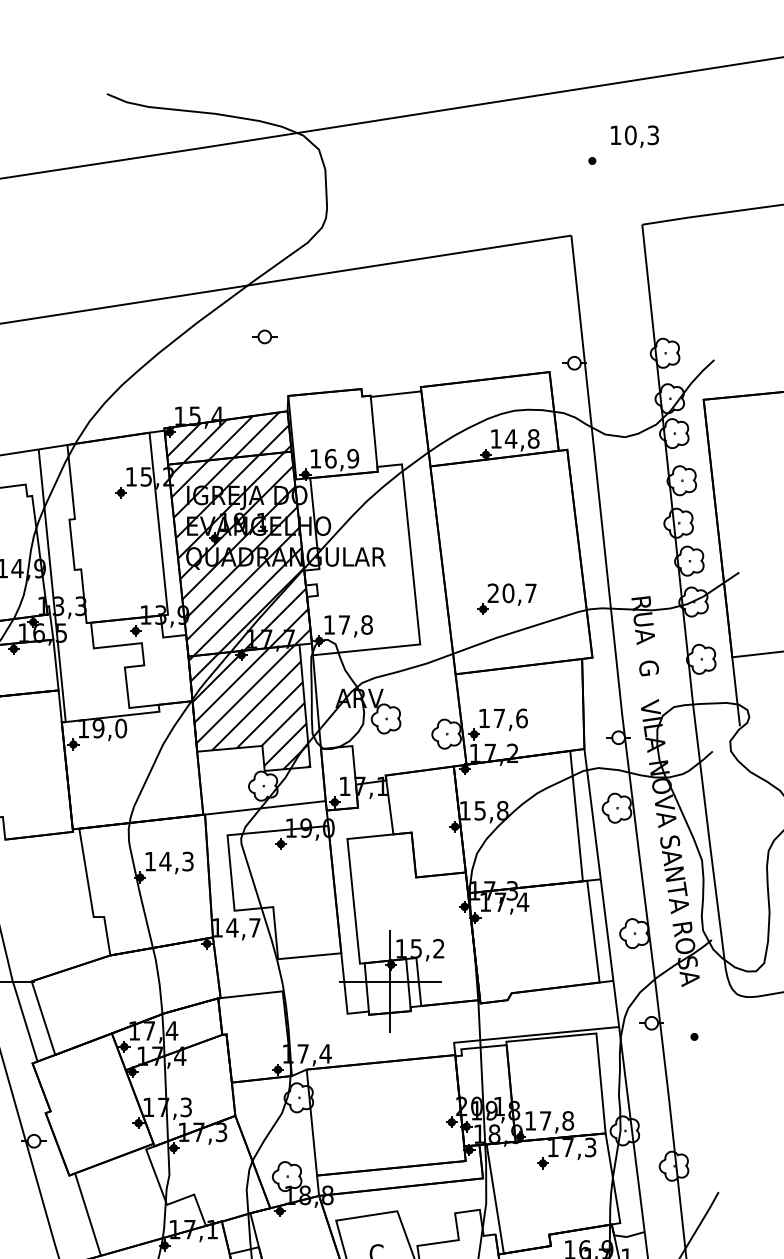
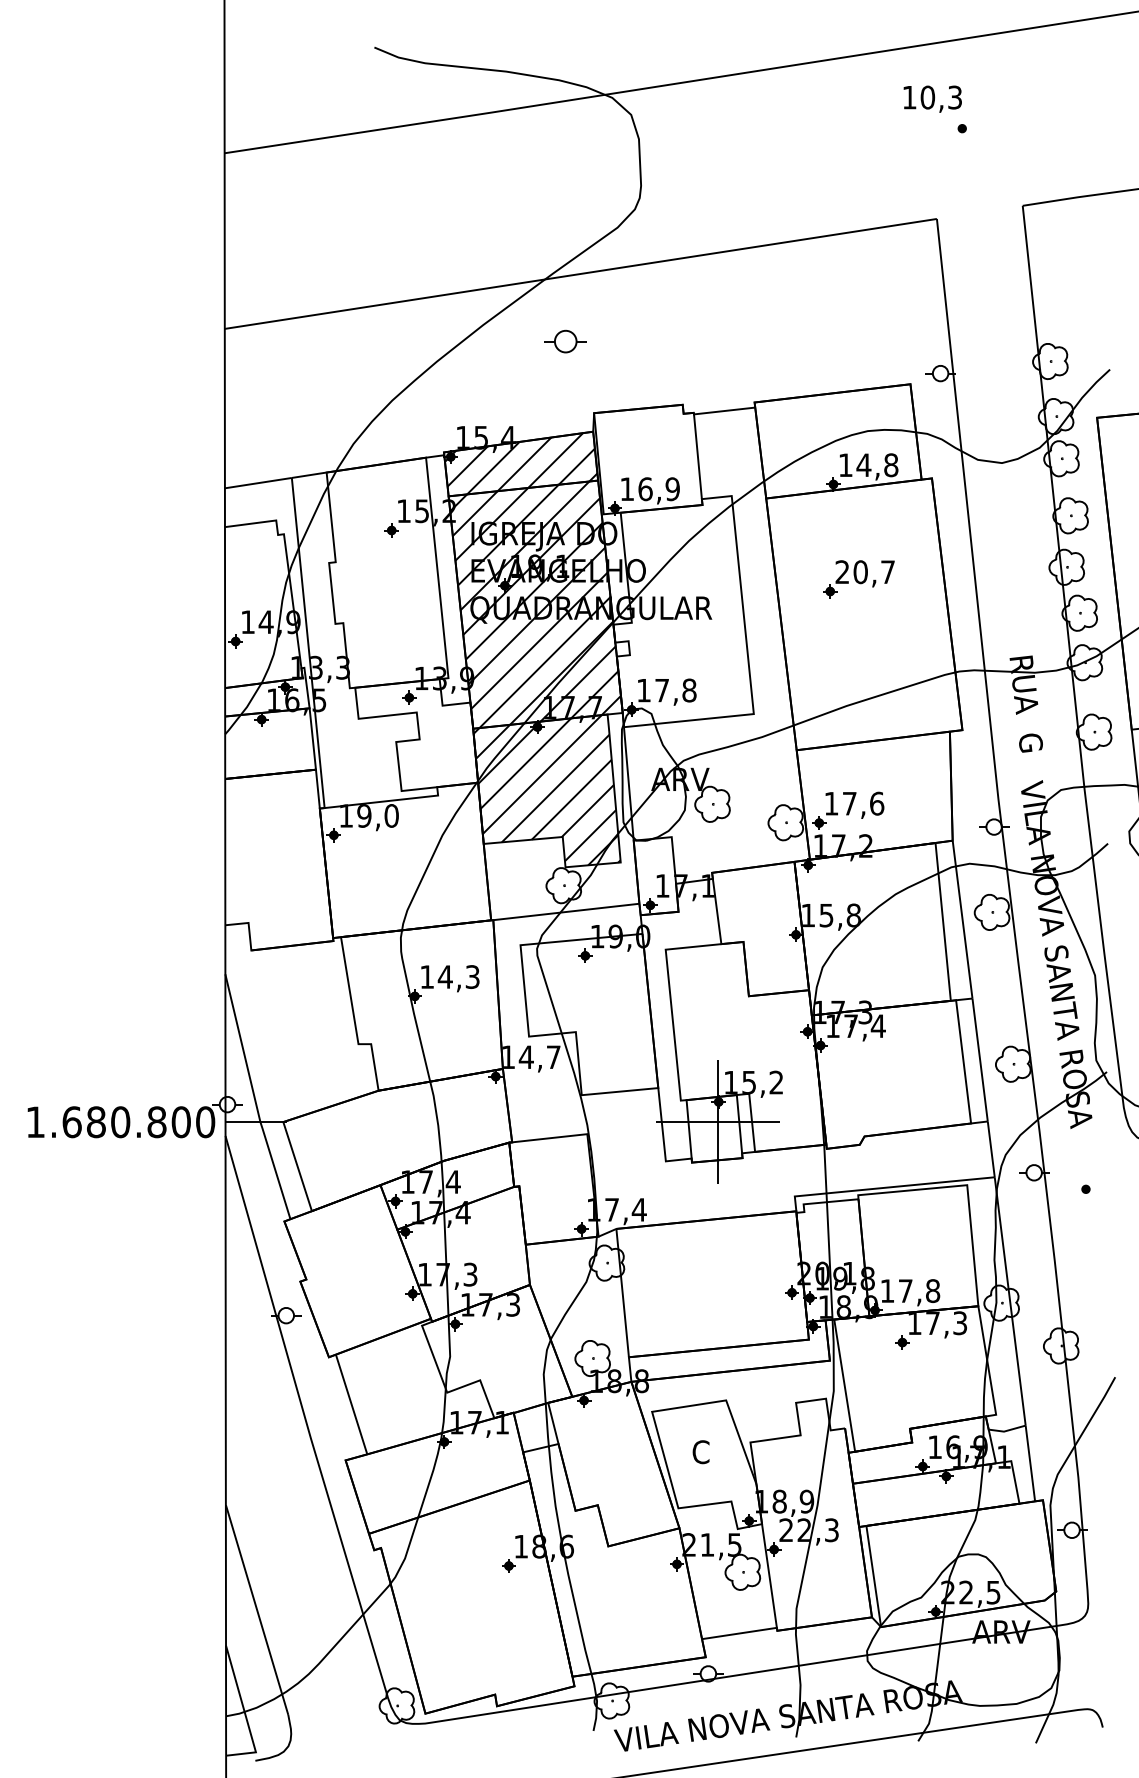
text: (634, 136) -> (932, 98), moved
part: (264, 336) -> (565, 341), size x1.4
part: (506, 599) -> (858, 579), moved

